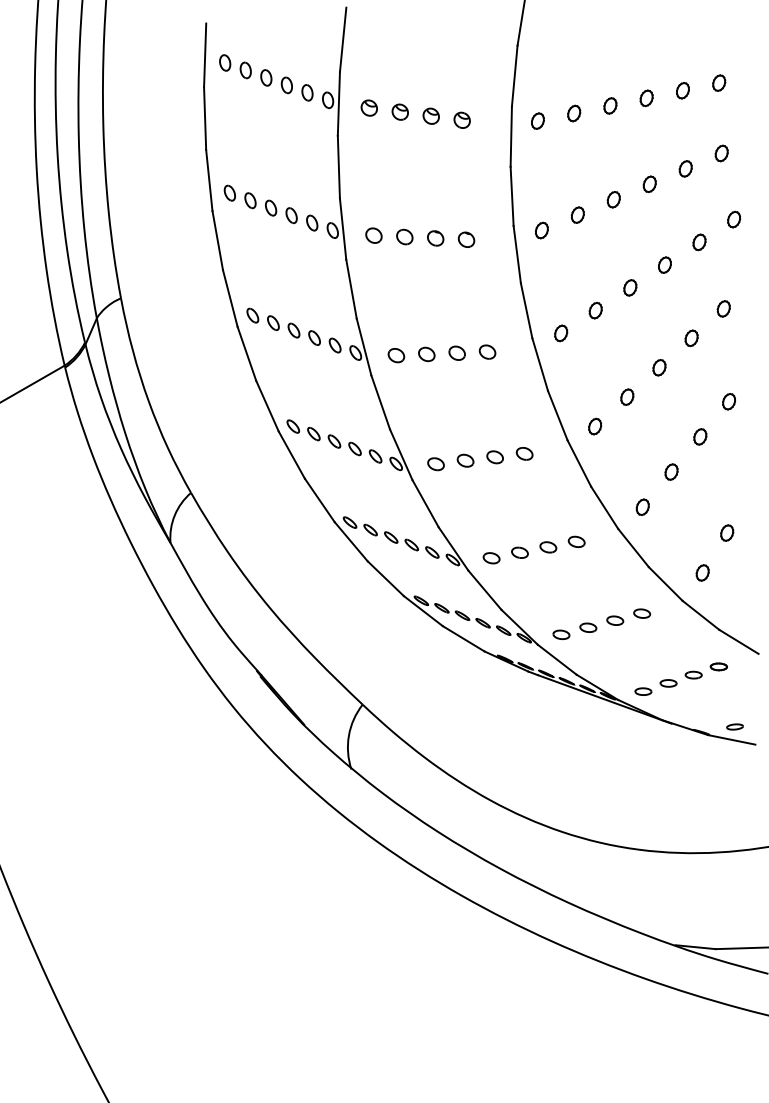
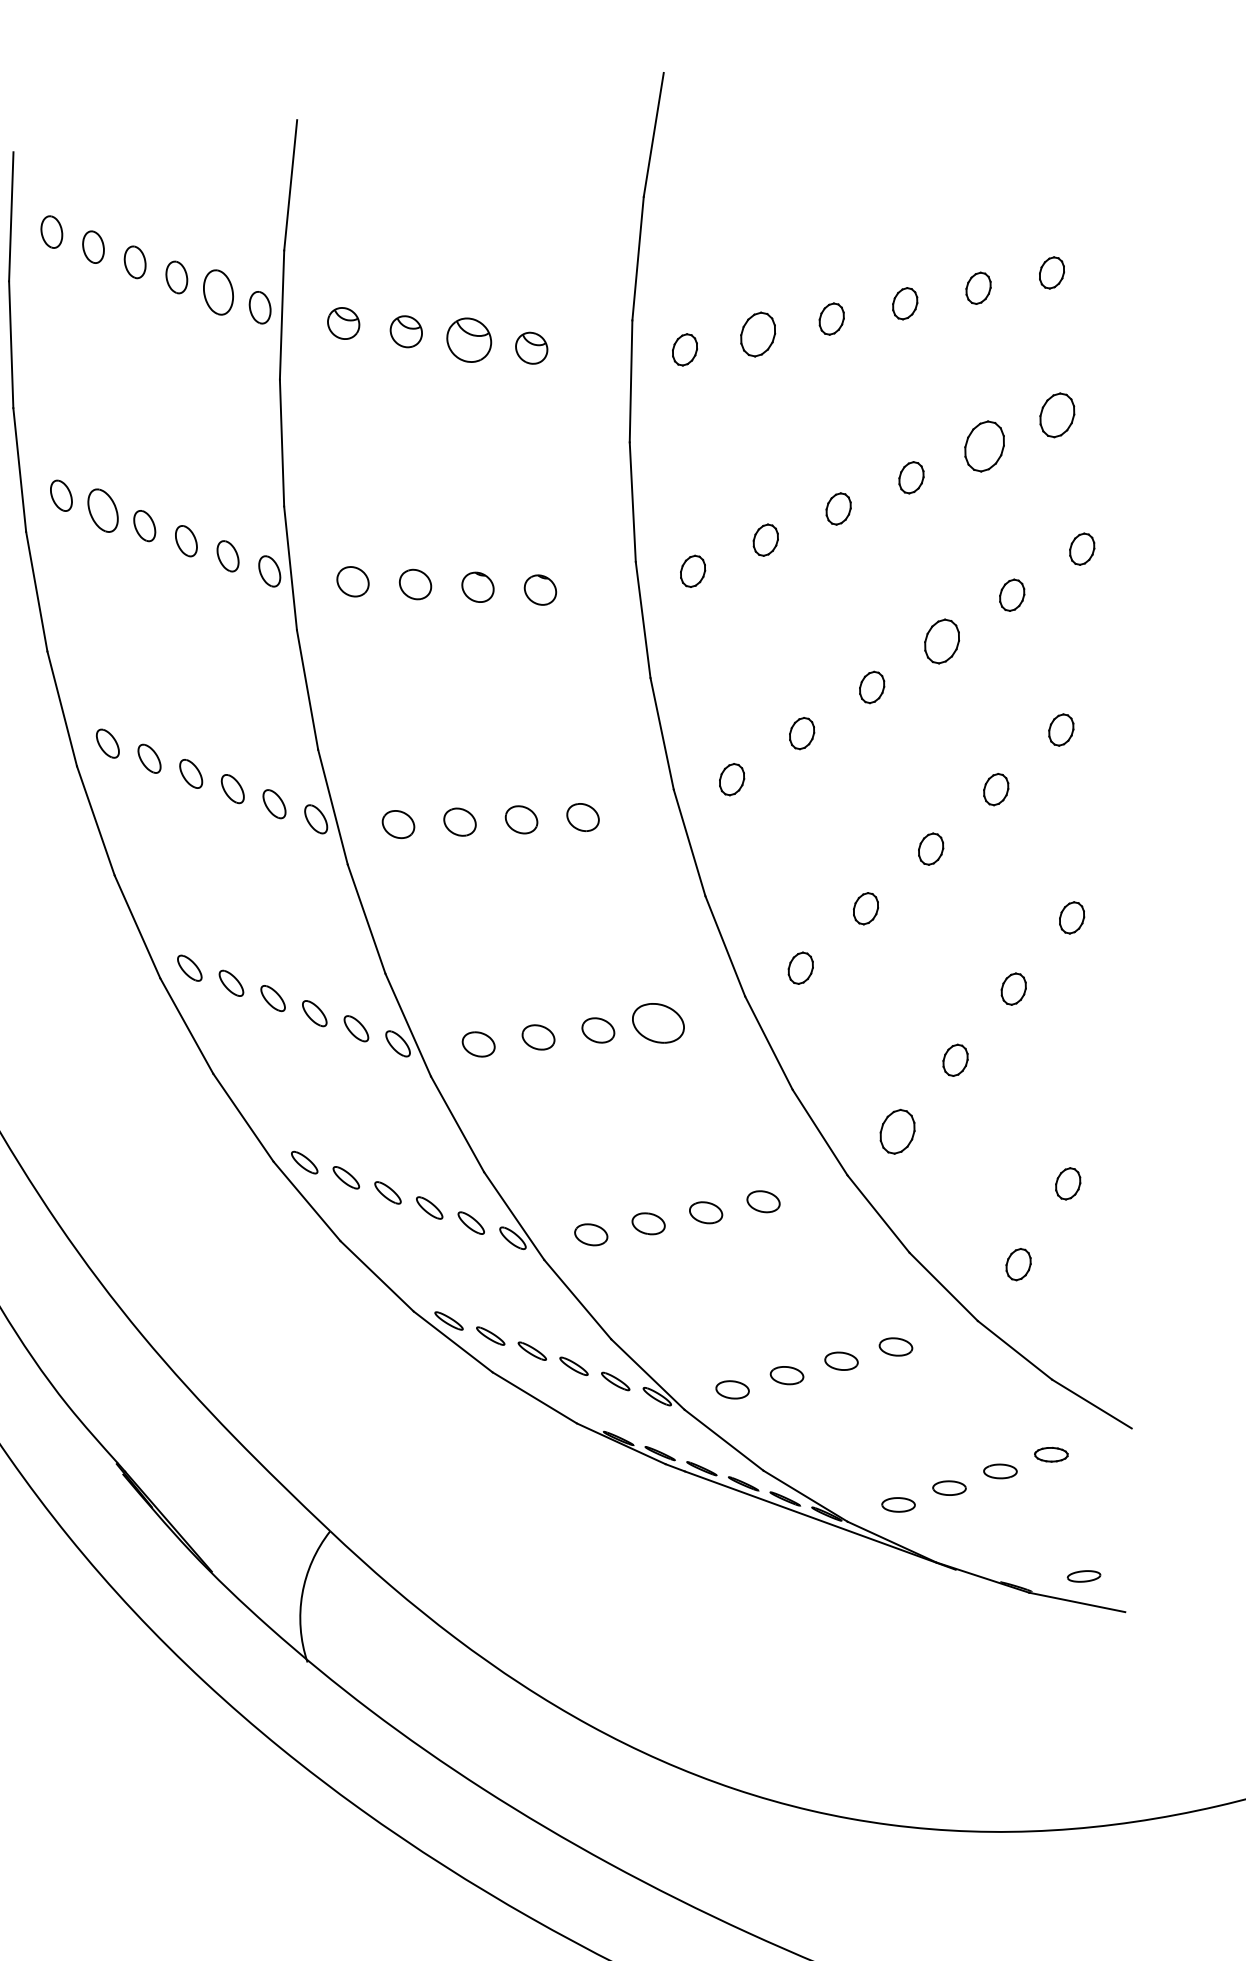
part: (307, 92) -> (218, 291), size x1.4
part: (574, 113) -> (759, 334), size x1.4
part: (430, 115) -> (467, 338), size x1.4
part: (721, 153) -> (1056, 415), size x1.4
part: (685, 168) -> (983, 445), size x1.6
part: (250, 200) -> (103, 510), size x1.4
part: (664, 264) -> (941, 640), size x1.4
part: (524, 453) -> (657, 1022), size x1.6
part: (642, 506) -> (896, 1130), size x1.4

